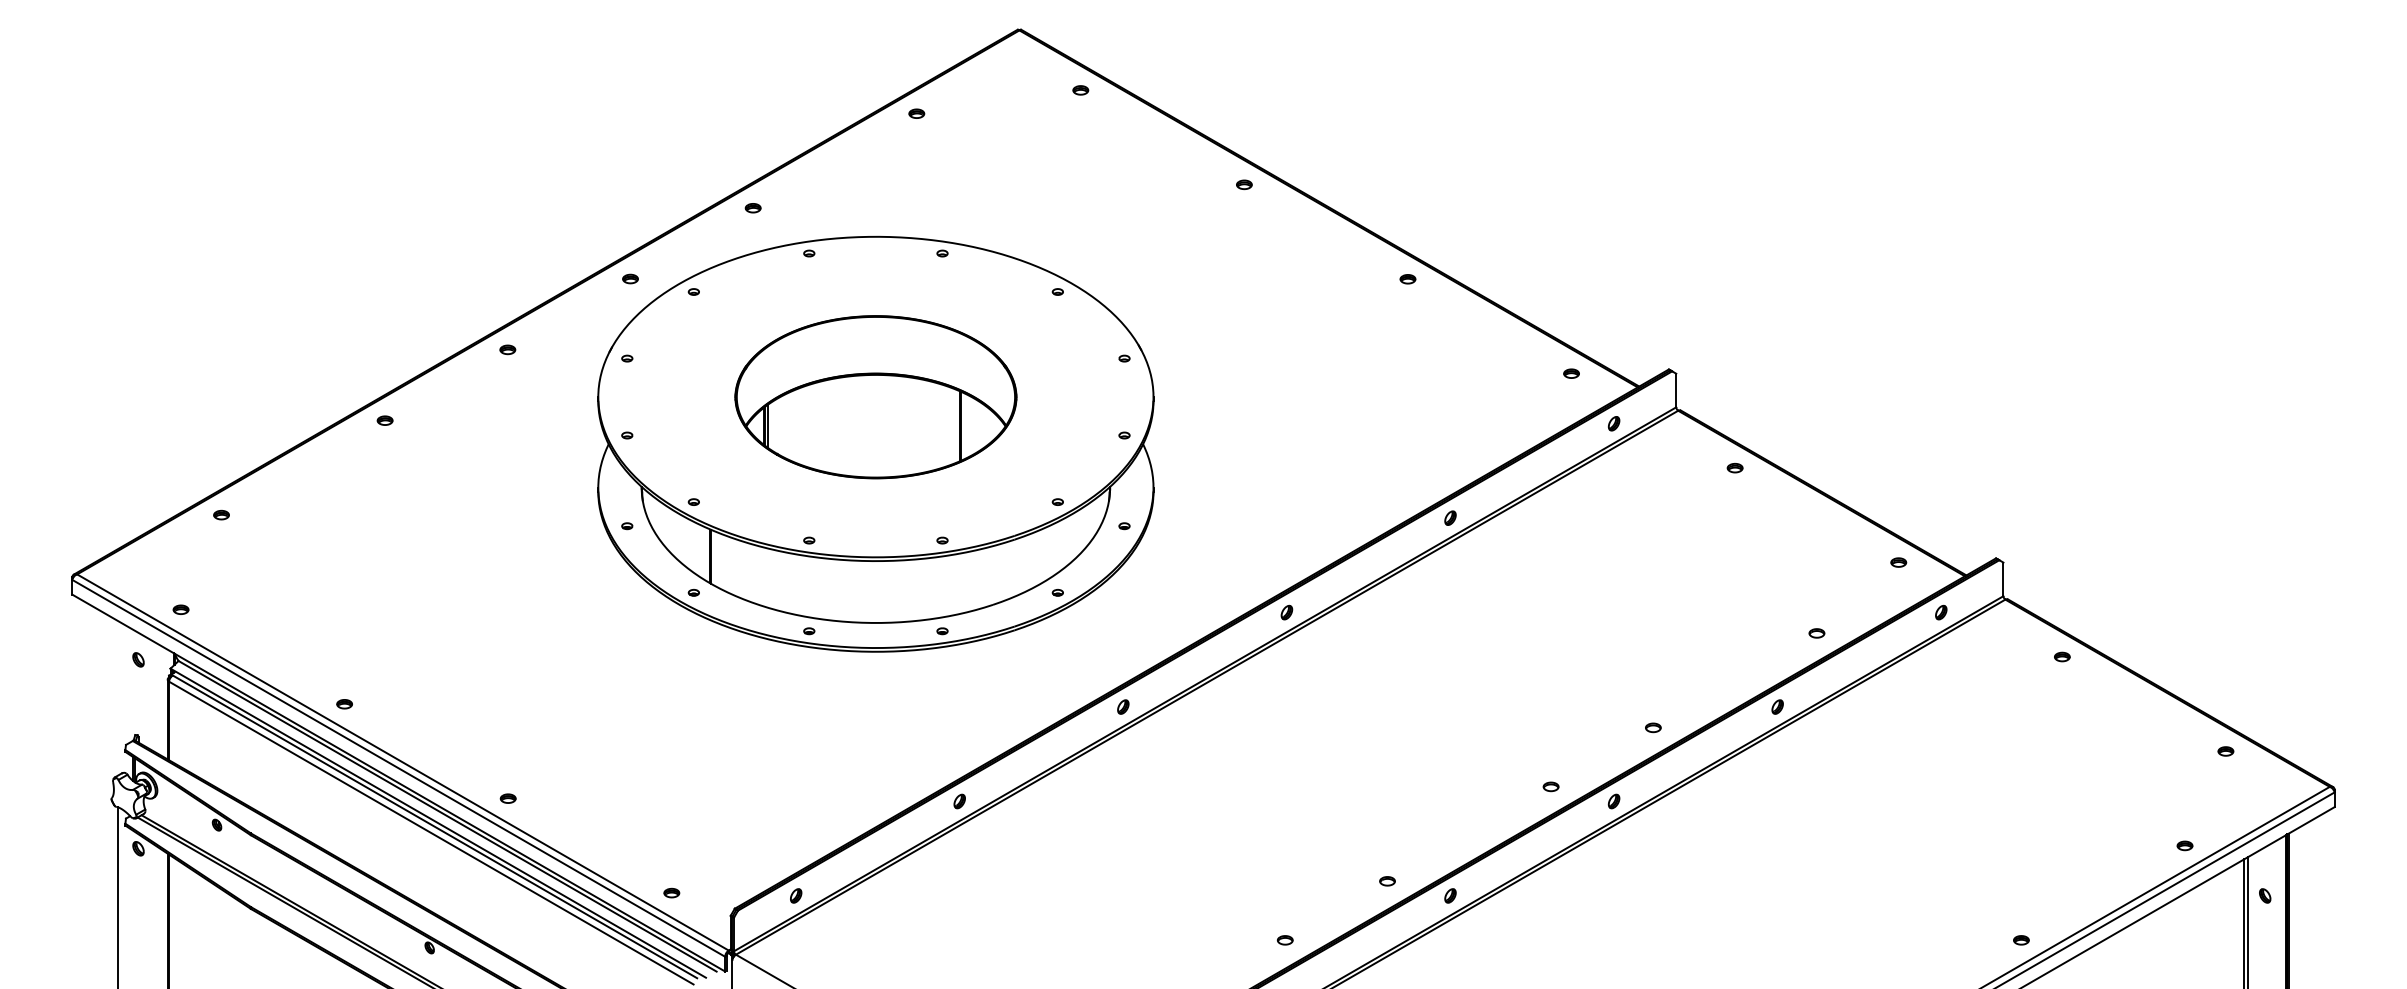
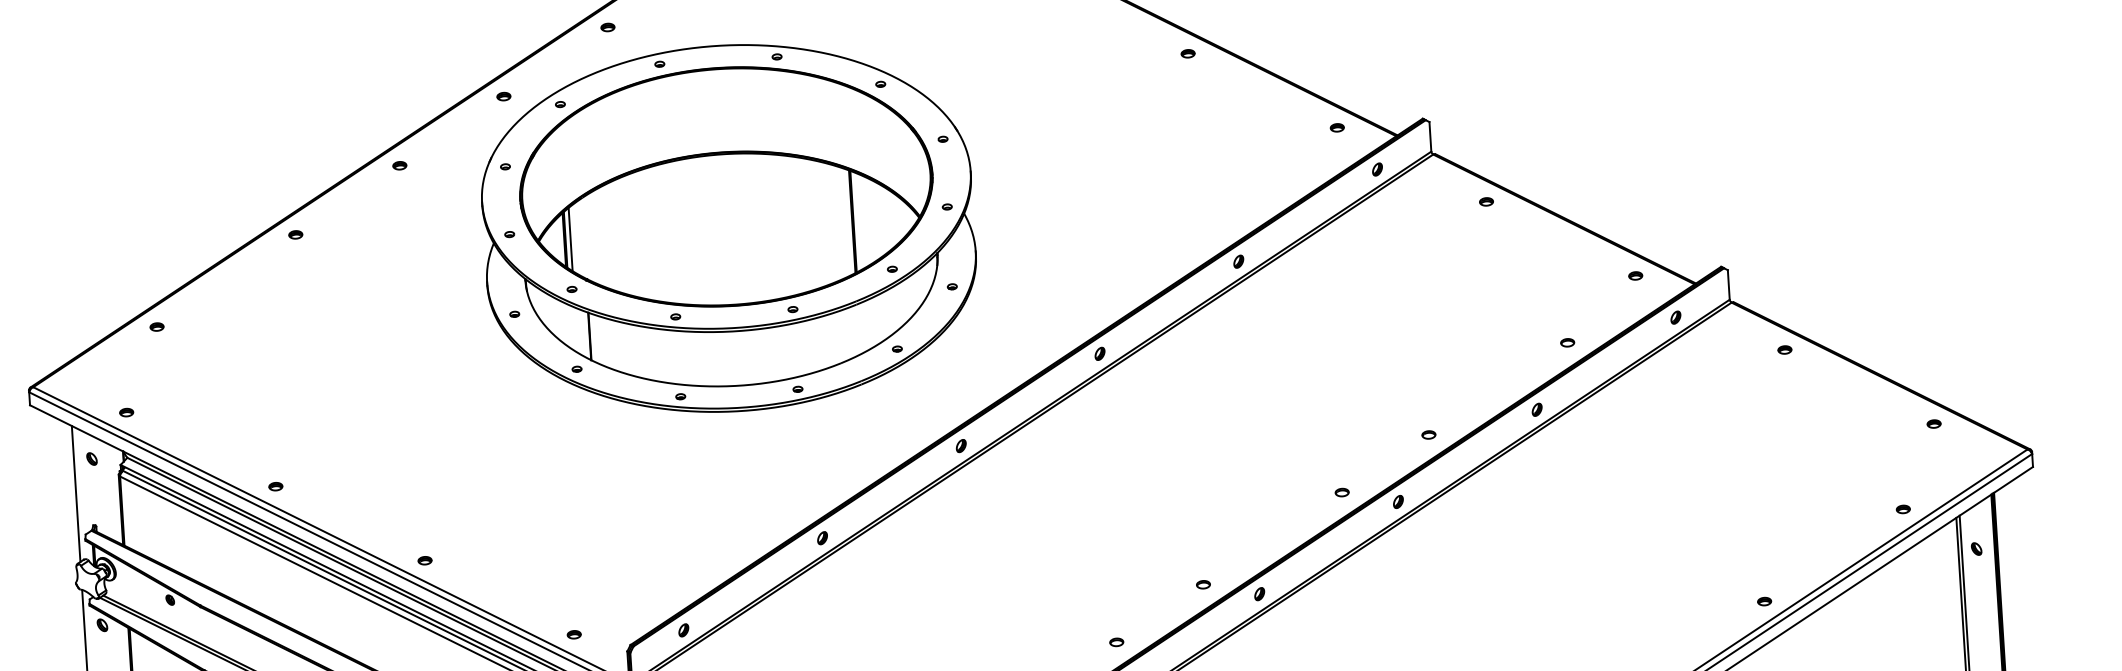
part: (875, 397) -> (726, 187), size x1.67
line: (118, 698) -> (76, 494), added

